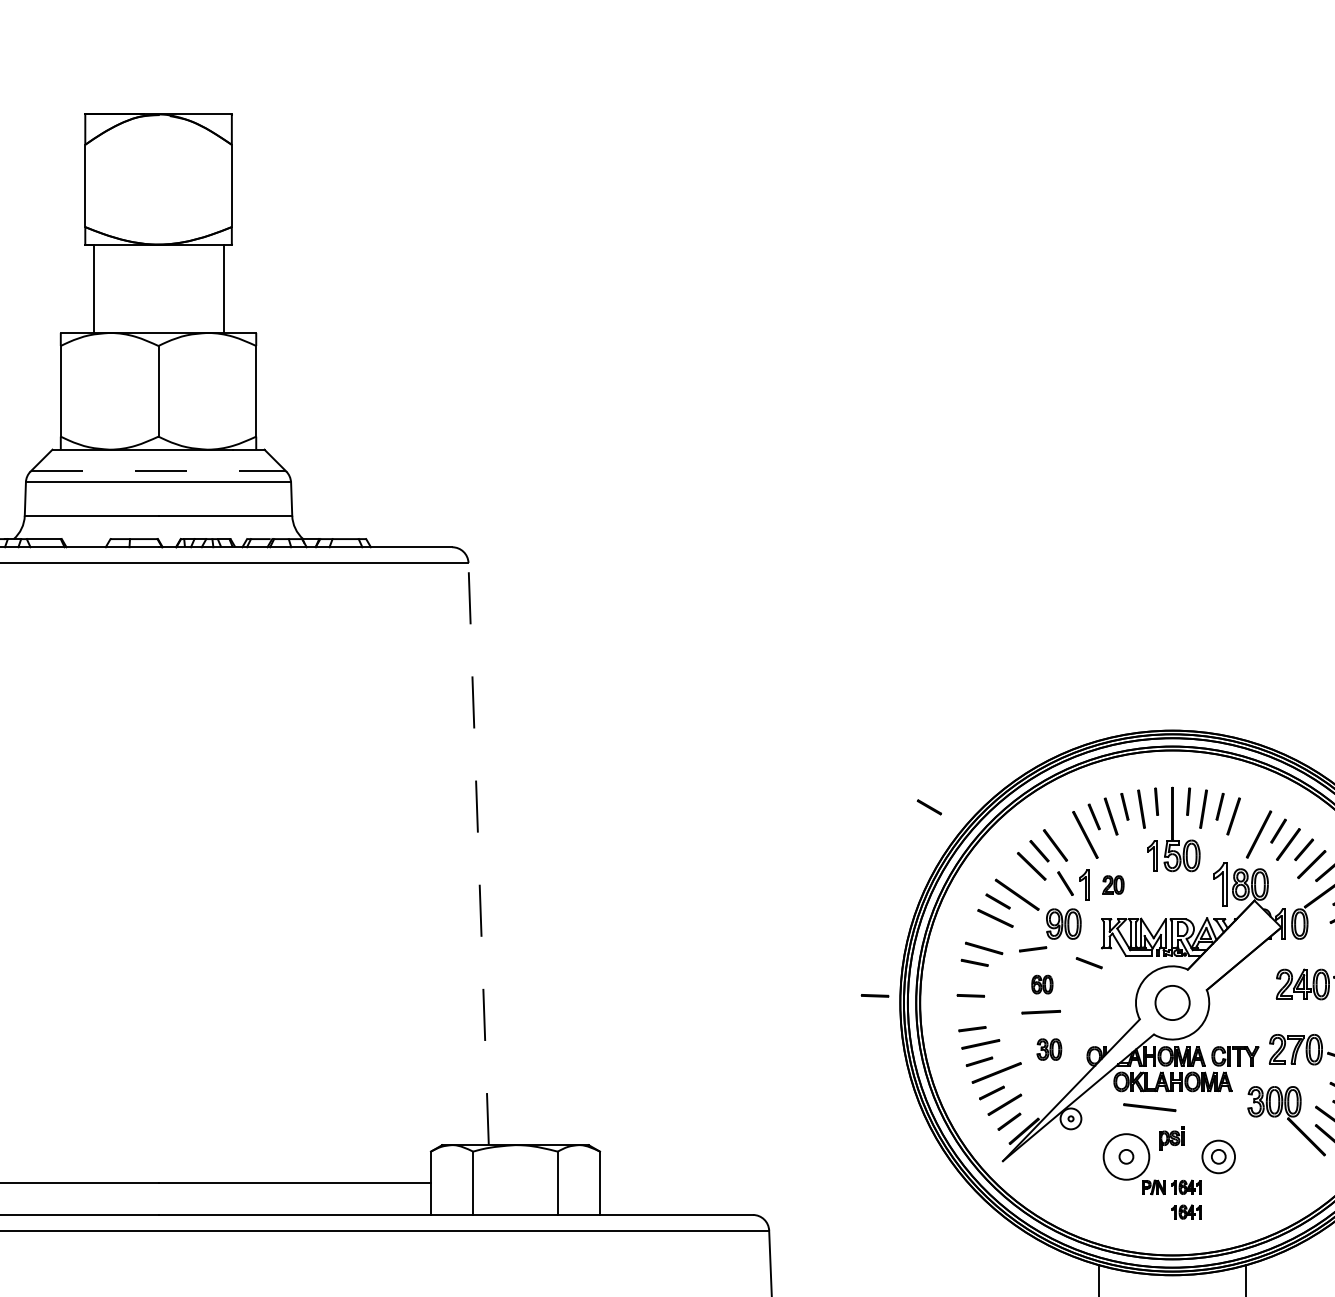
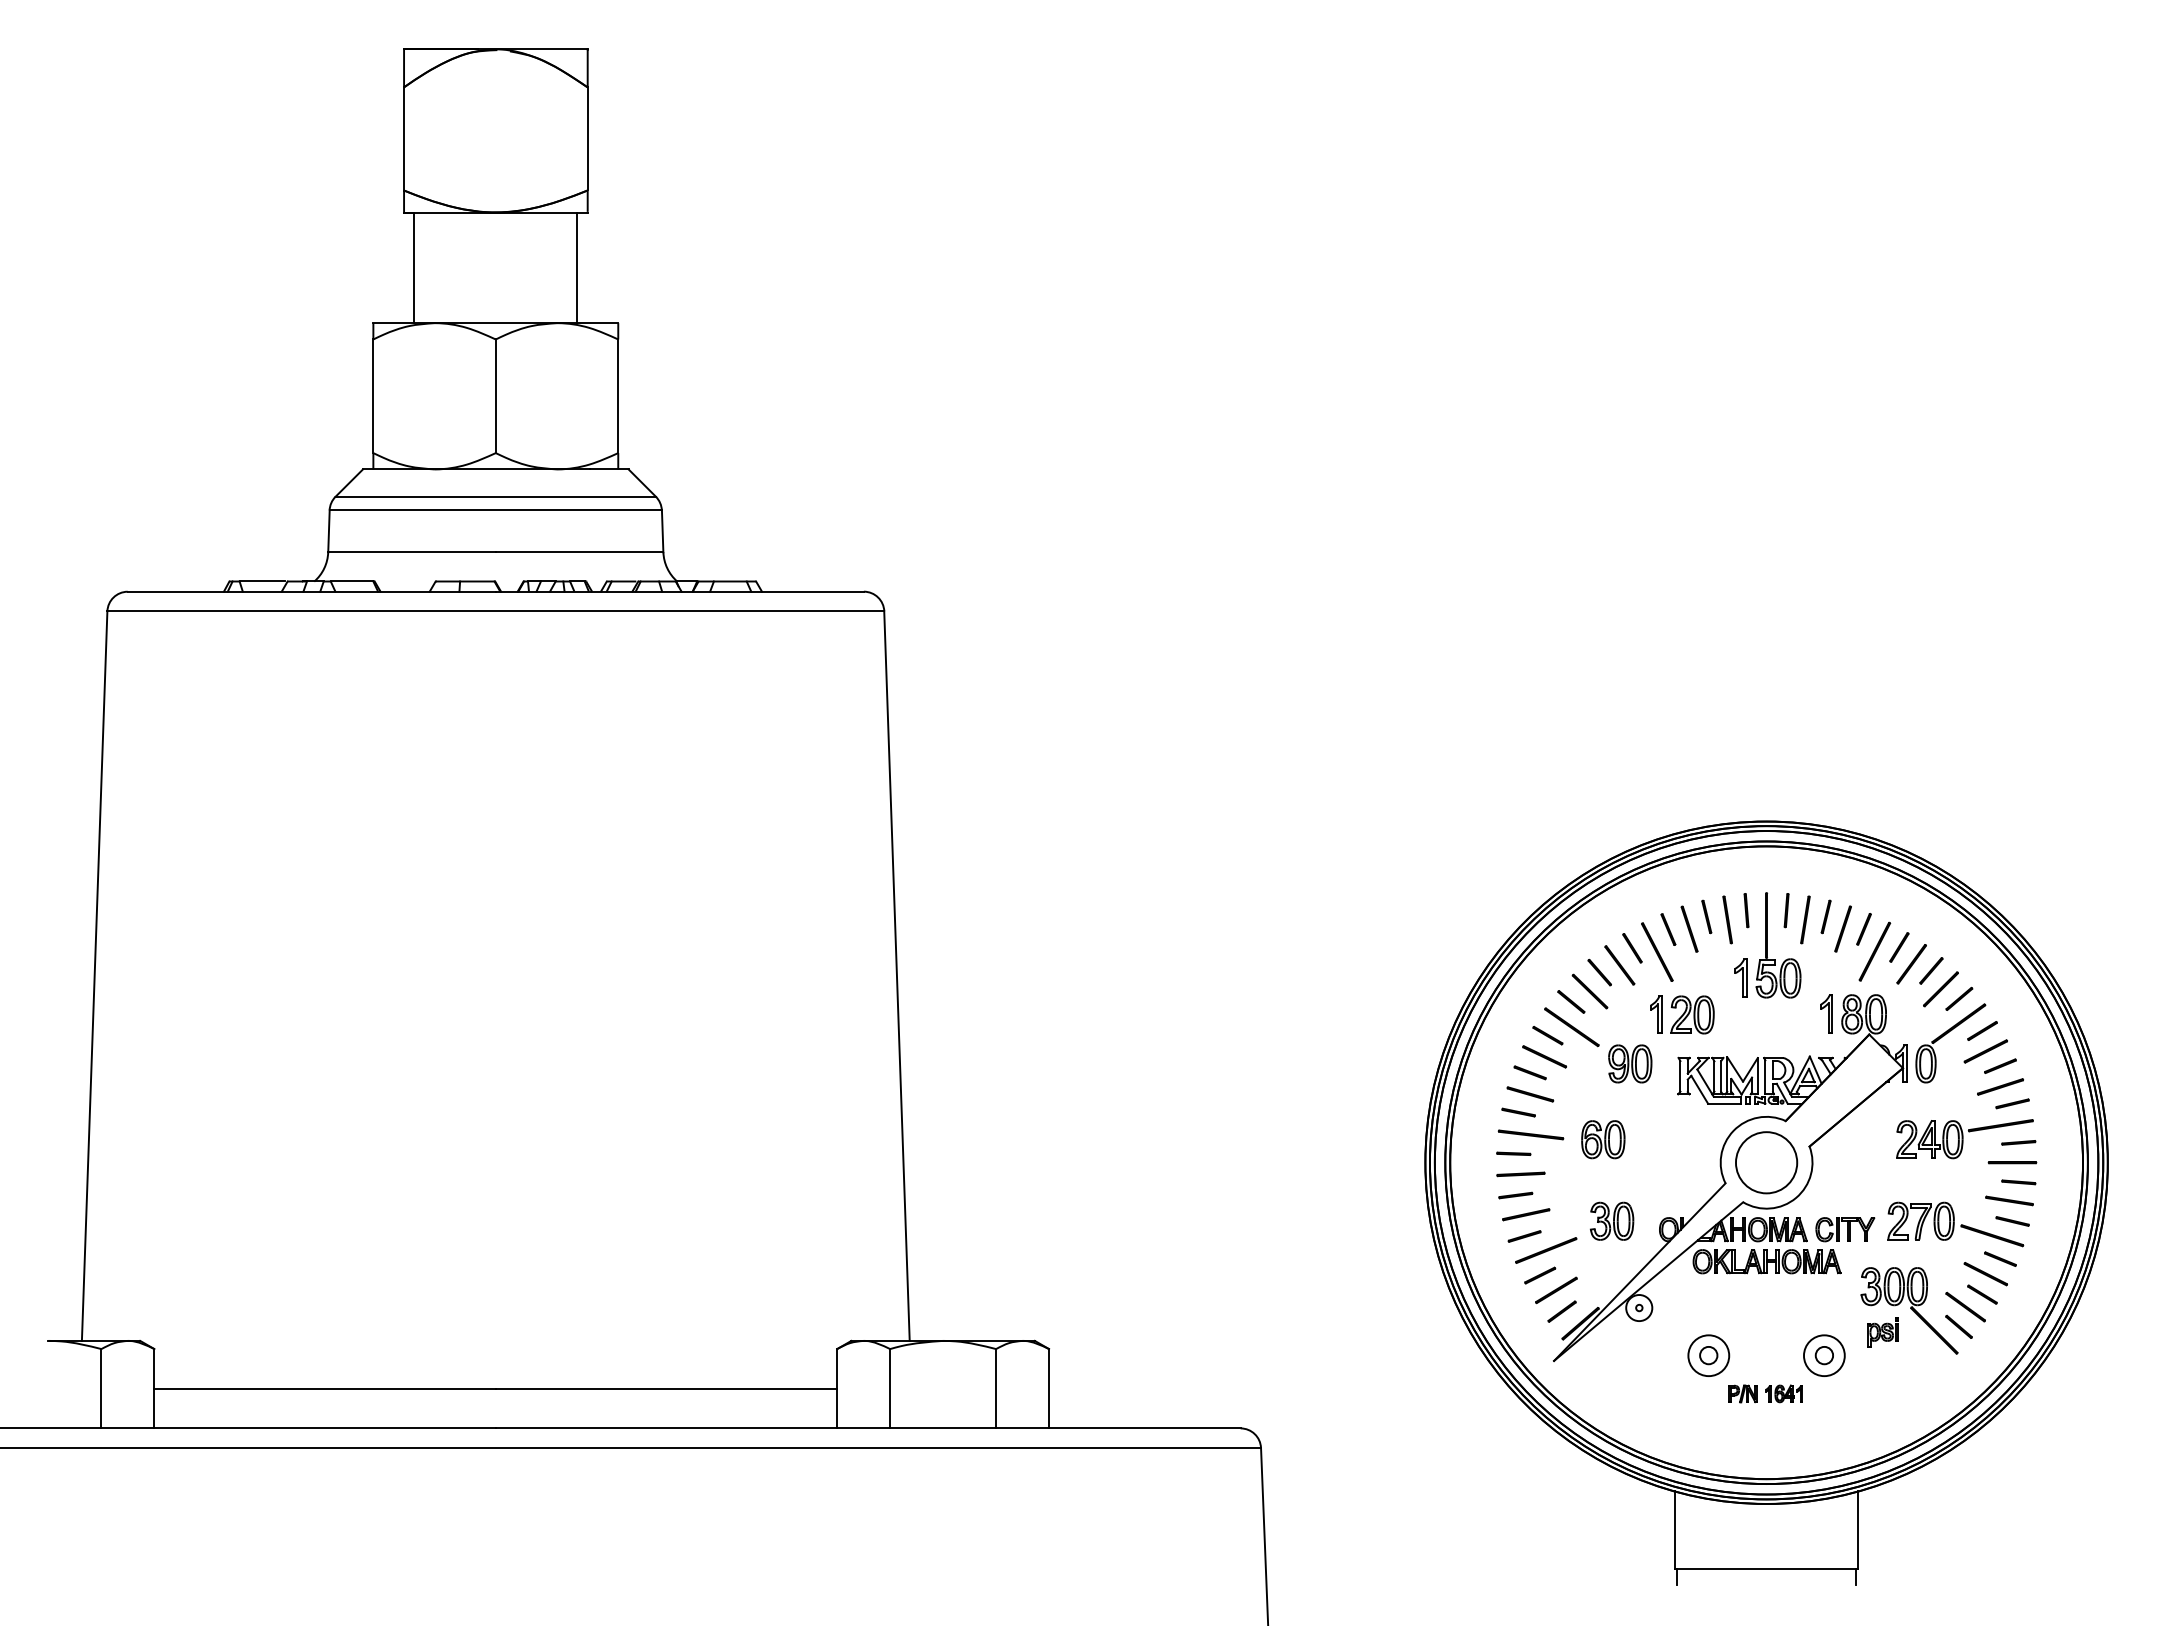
line: (159, 471) -> (496, 496), dashed -> solid
line: (929, 807) -> (1461, 917), removed
line: (1249, 816) -> (1863, 929), added
line: (478, 854) -> (896, 976), dashed -> solid
line: (1016, 874) -> (1571, 1001), added
line: (1065, 883) -> (1632, 948), moved
part: (1220, 883) -> (1826, 1013), size x0.71
part: (1113, 884) -> (1692, 1014), size x1.67
line: (1032, 949) -> (1591, 1095), removed
line: (1088, 962) -> (1529, 1072), moved
part: (1042, 984) -> (1603, 1139), size x1.67
line: (874, 995) -> (1393, 1153), removed
circle: (1172, 1002) -> (1766, 1162), size x1.43
line: (1040, 1012) -> (1520, 1174), moved
part: (1049, 1049) -> (1612, 1220), size x1.43
line: (1149, 1107) -> (1530, 1134), moved
part: (1170, 1138) -> (1882, 1332), moved
circle: (1126, 1156) -> (1708, 1355), size x0.71
part: (1186, 1211) -> (1783, 1424), removed

